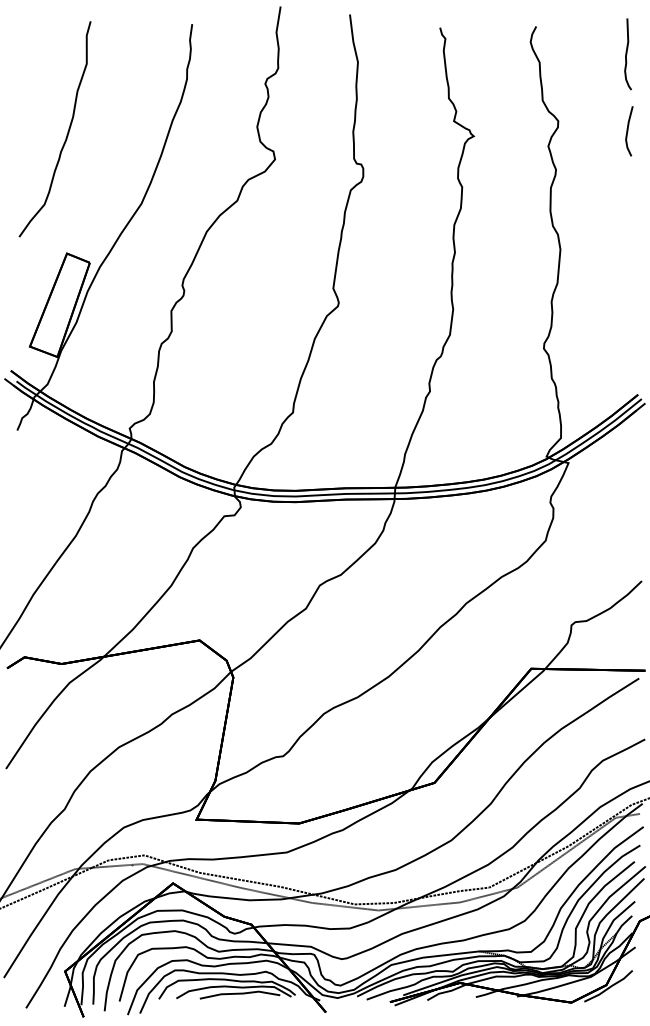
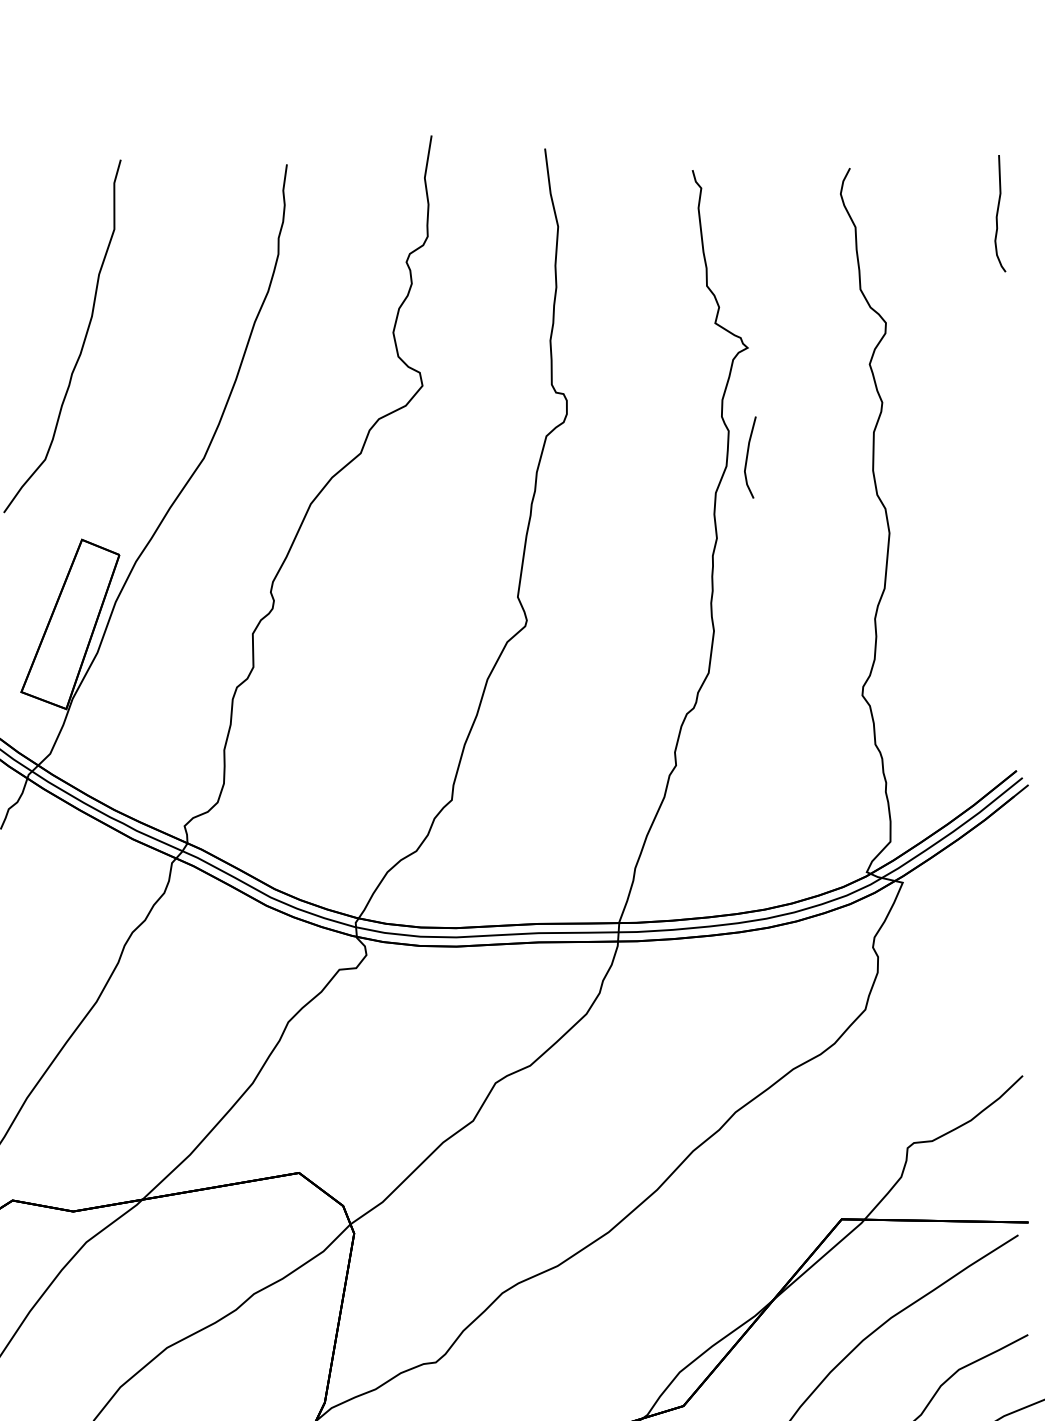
line: (628, 131) -> (748, 457), moved

